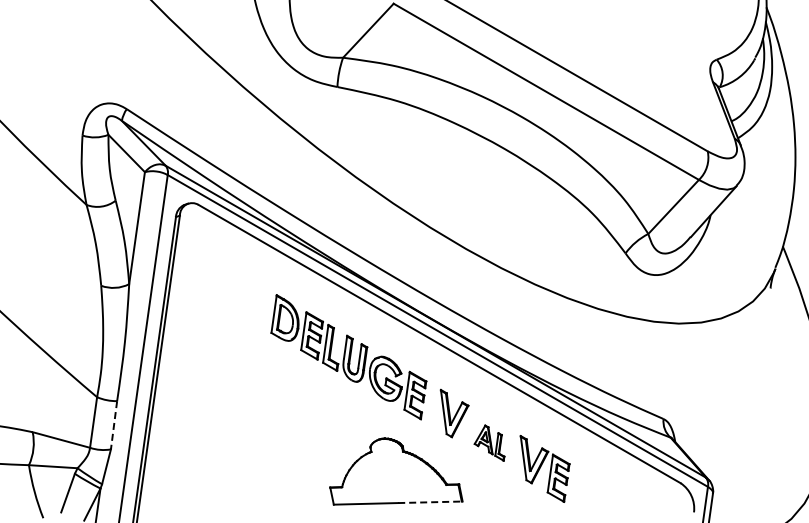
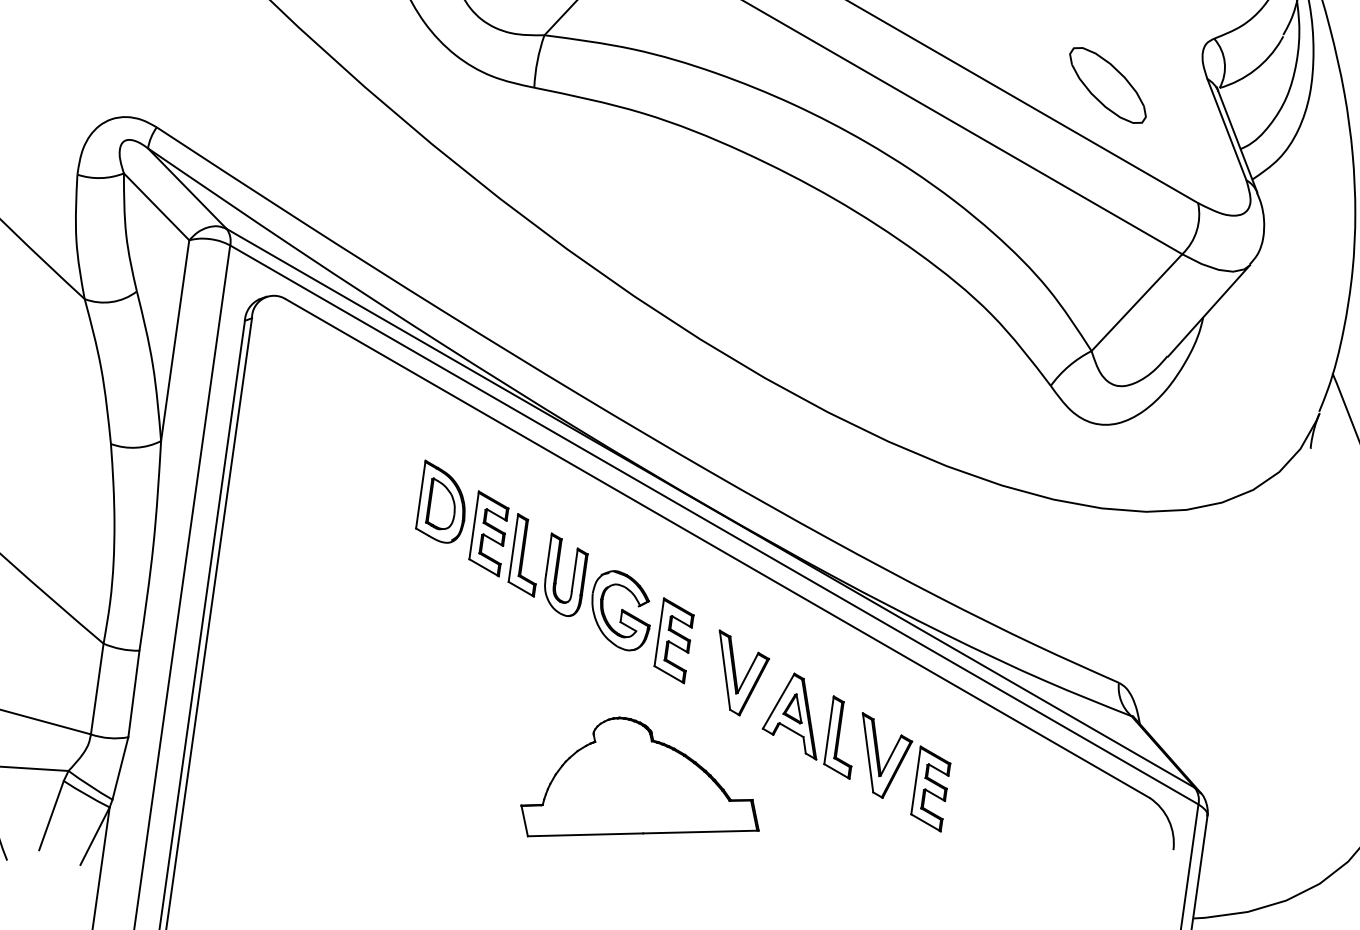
part: (657, 85) -> (1108, 84), added
line: (113, 425) -> (132, 694), dashed -> solid
part: (489, 442) -> (806, 724), size x1.67
line: (430, 502) -> (701, 832), dashed -> solid

